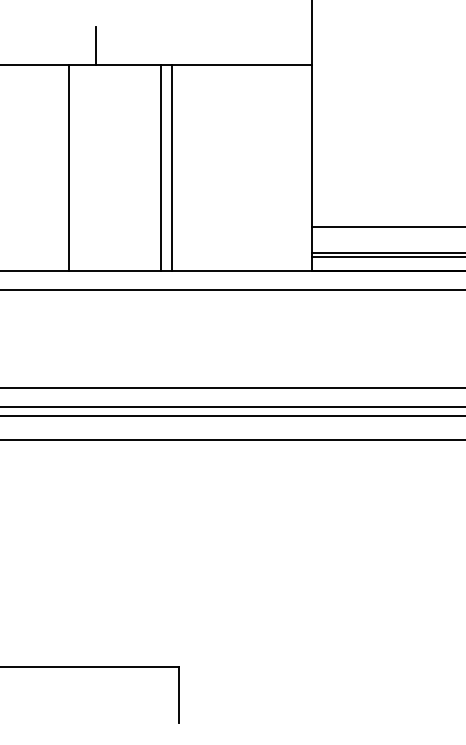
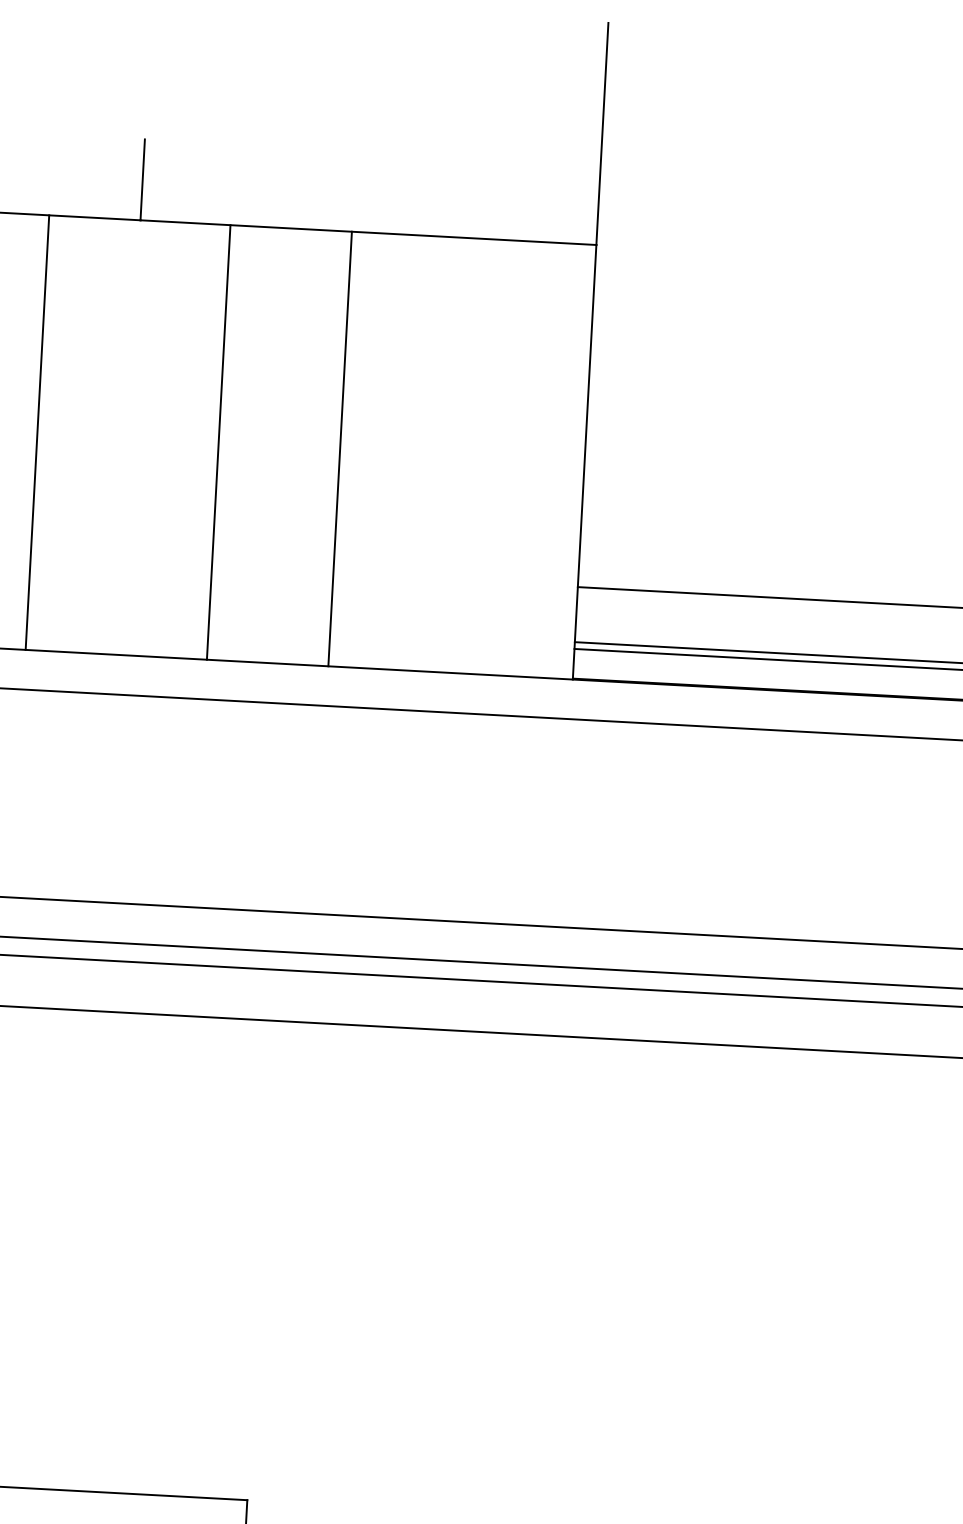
line: (69, 168) -> (37, 433), moved
line: (160, 168) -> (339, 449), moved
line: (172, 168) -> (219, 443), moved

